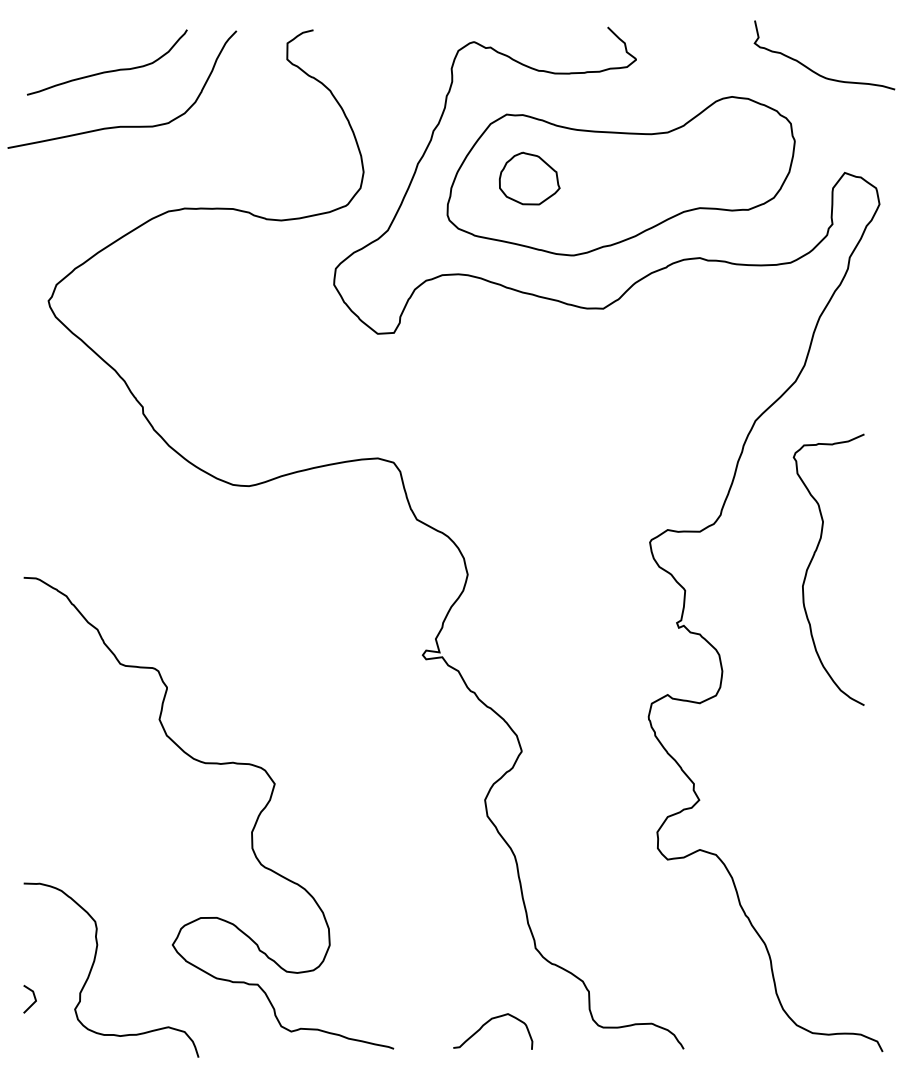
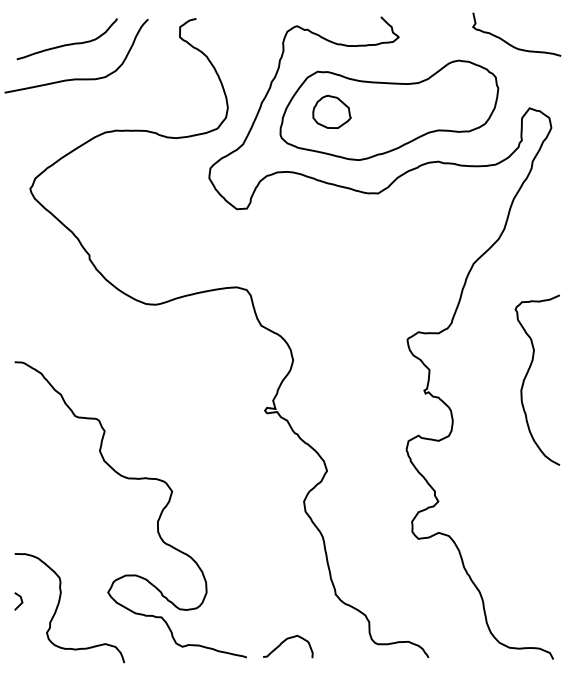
curve: (812, 562) -> (527, 375), moved
line: (32, 997) -> (20, 600), moved
curve: (487, 1024) -> (284, 642), moved

